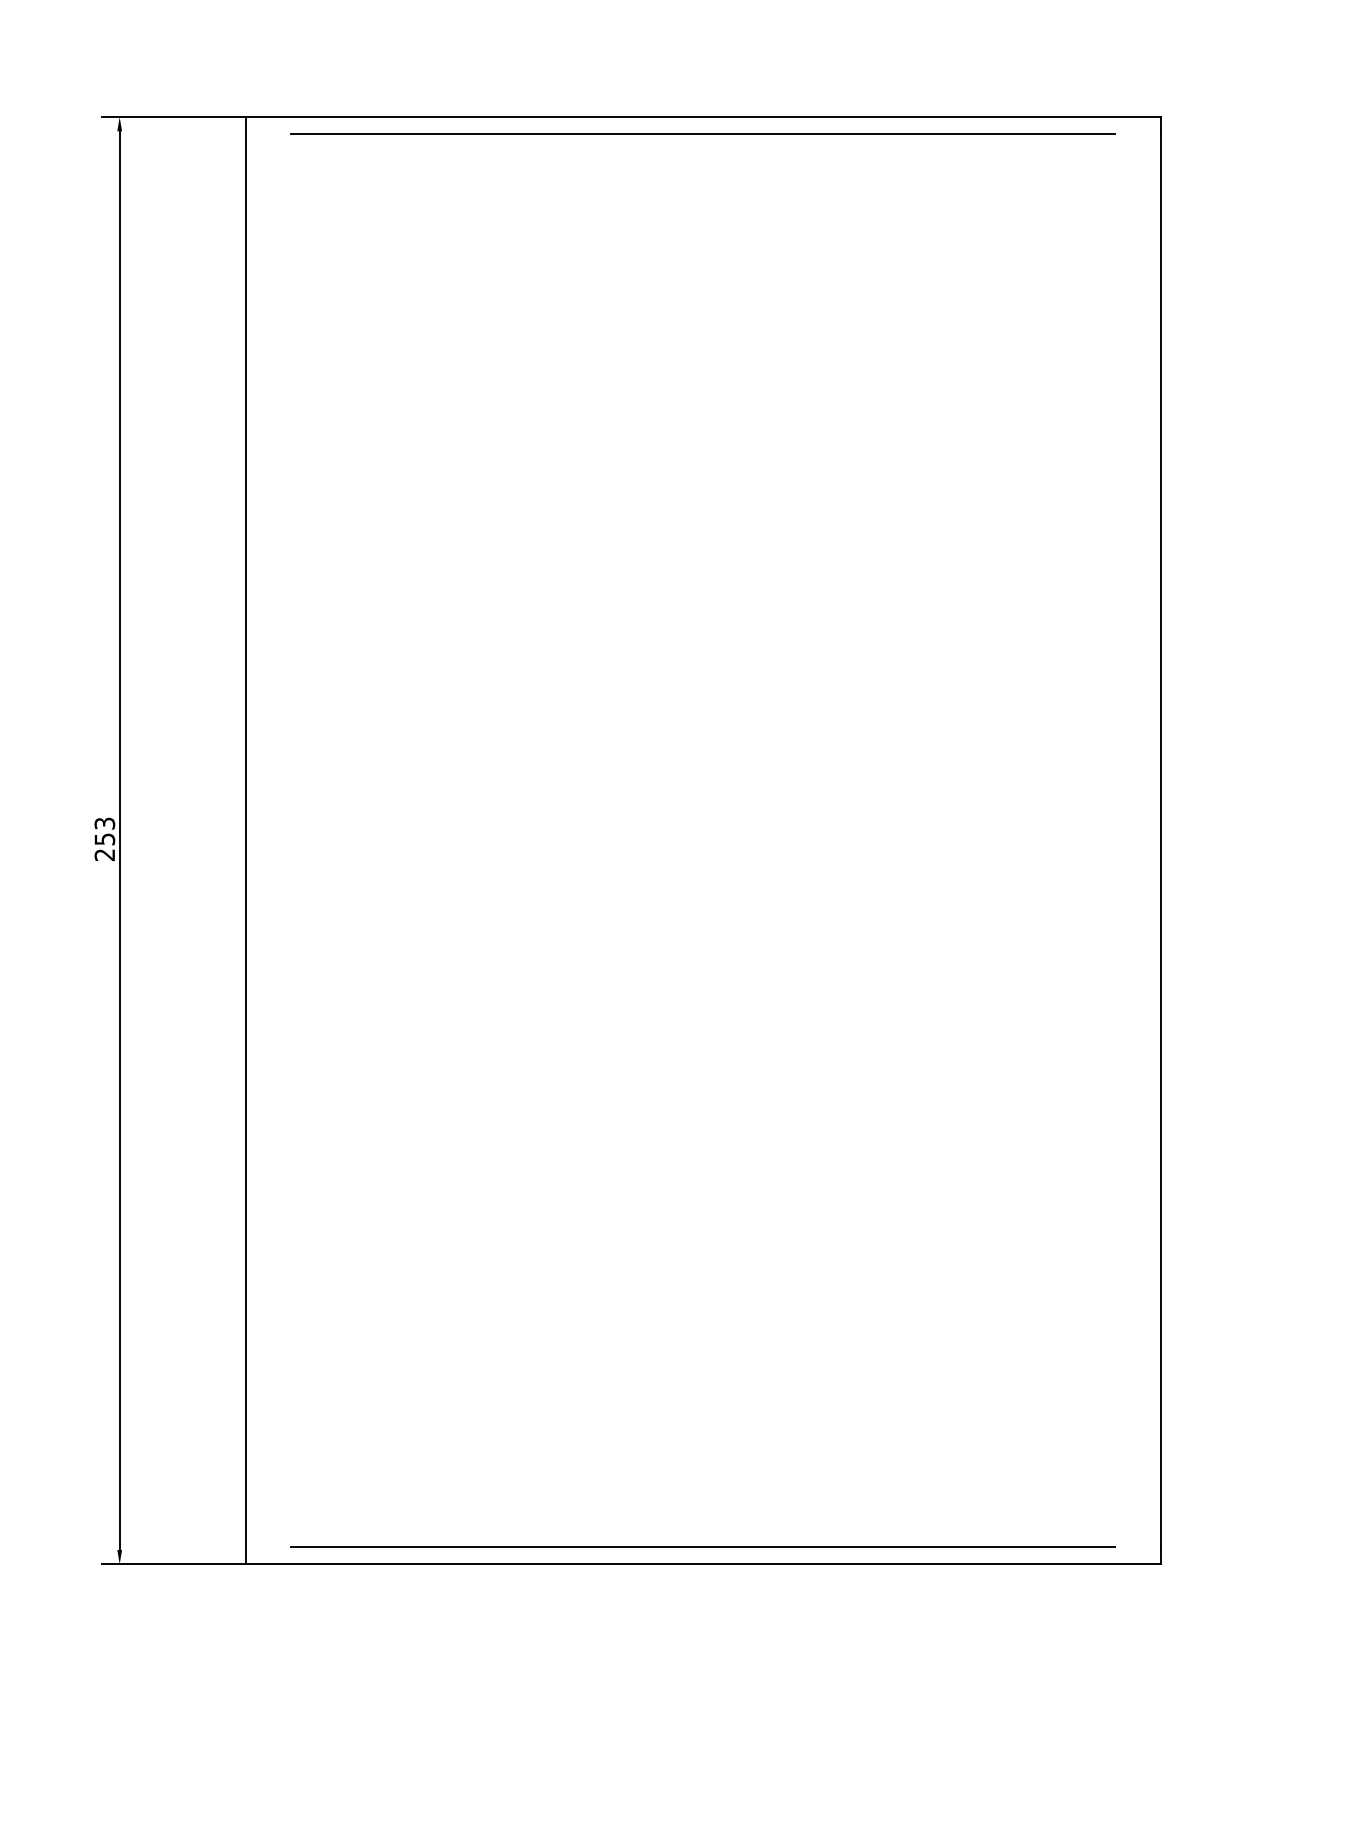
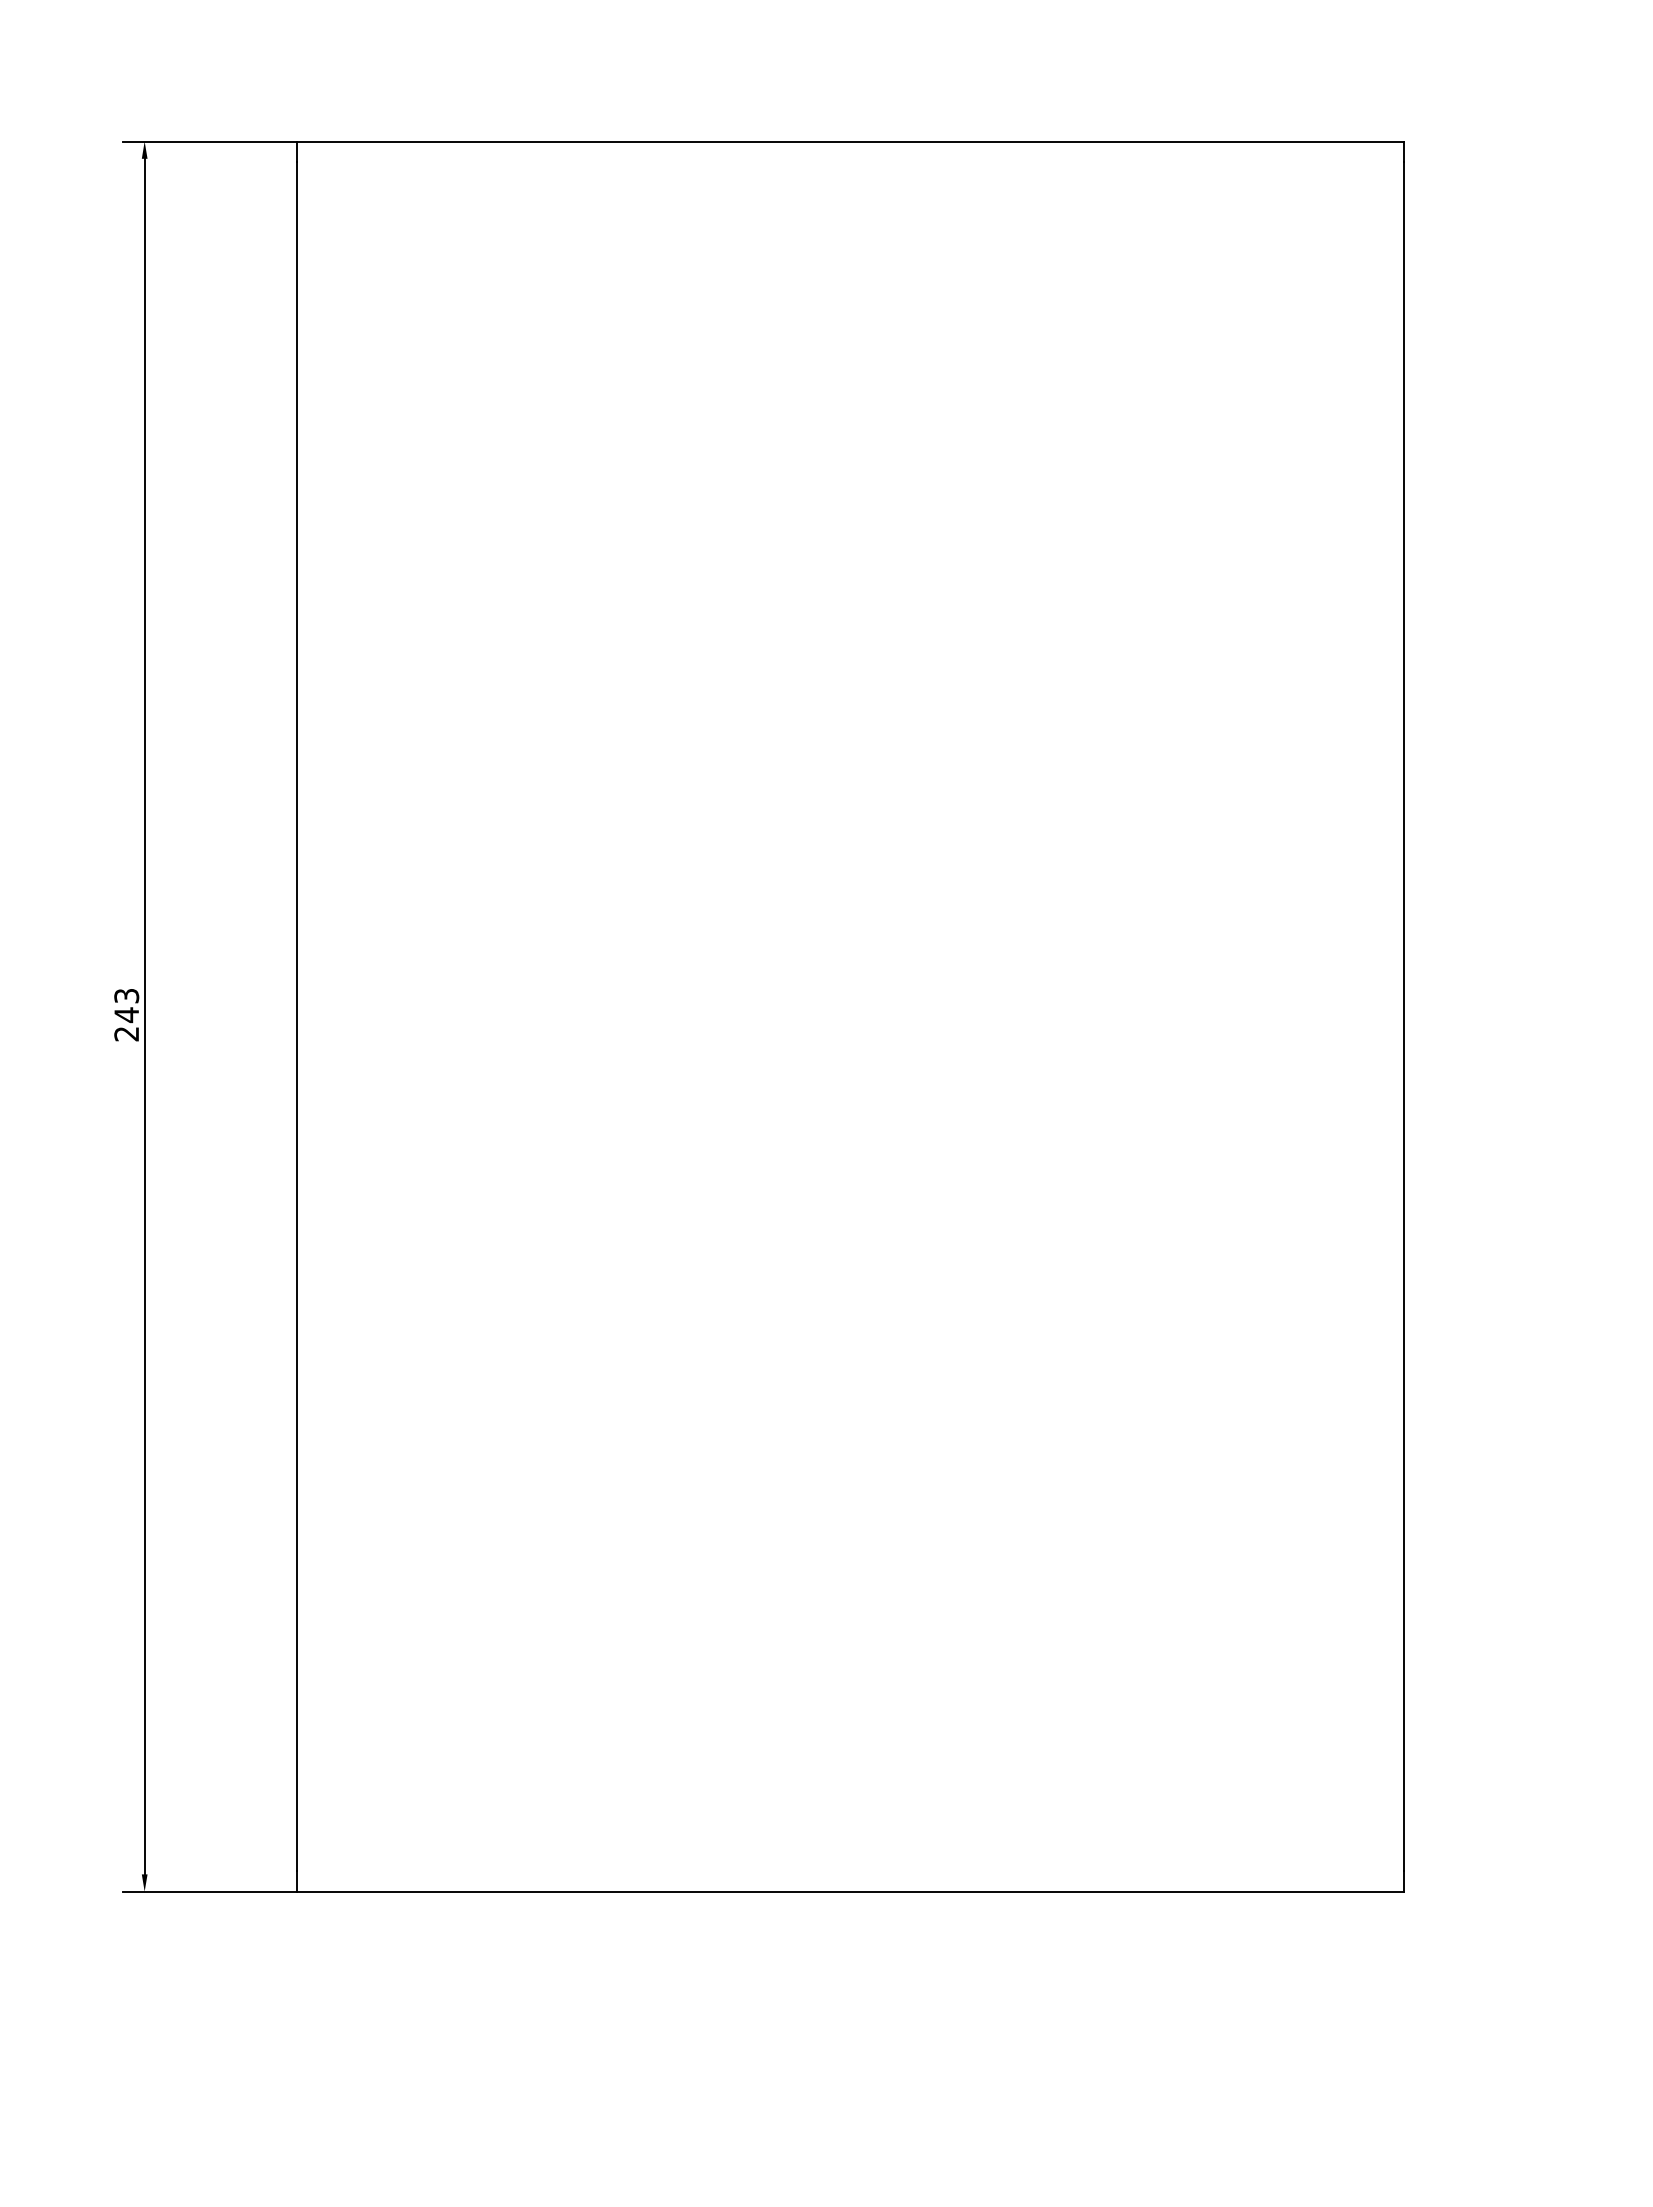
line: (703, 134) -> (850, 162), removed
text: (104, 839) -> (126, 1015), 253 -> 243
line: (703, 1546) -> (850, 1870), removed

